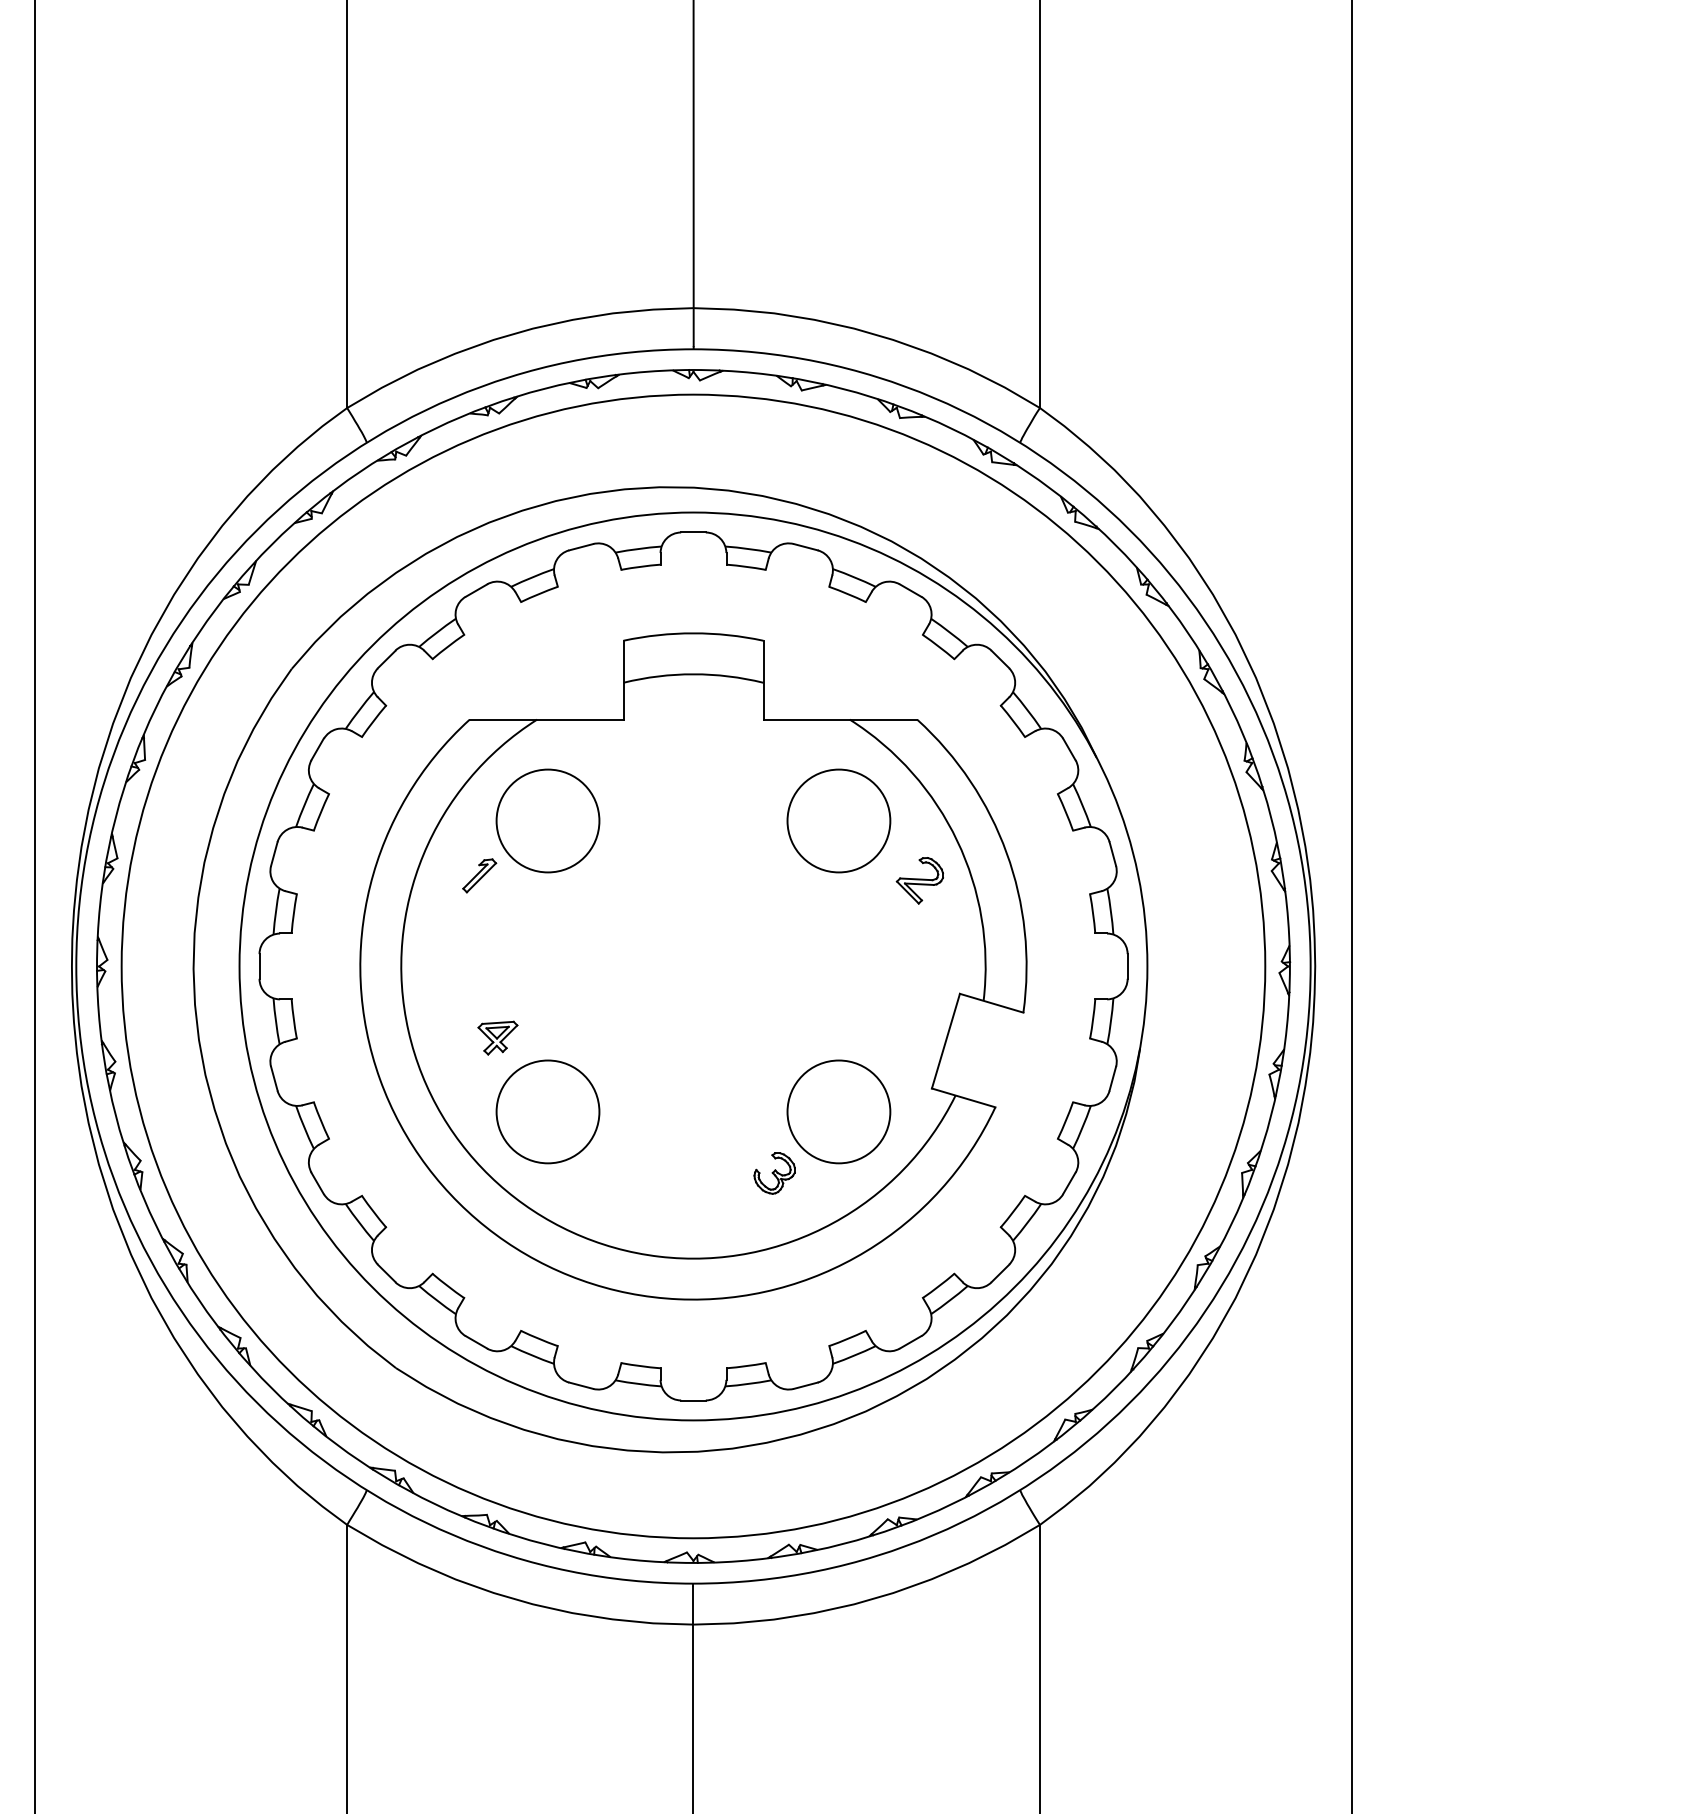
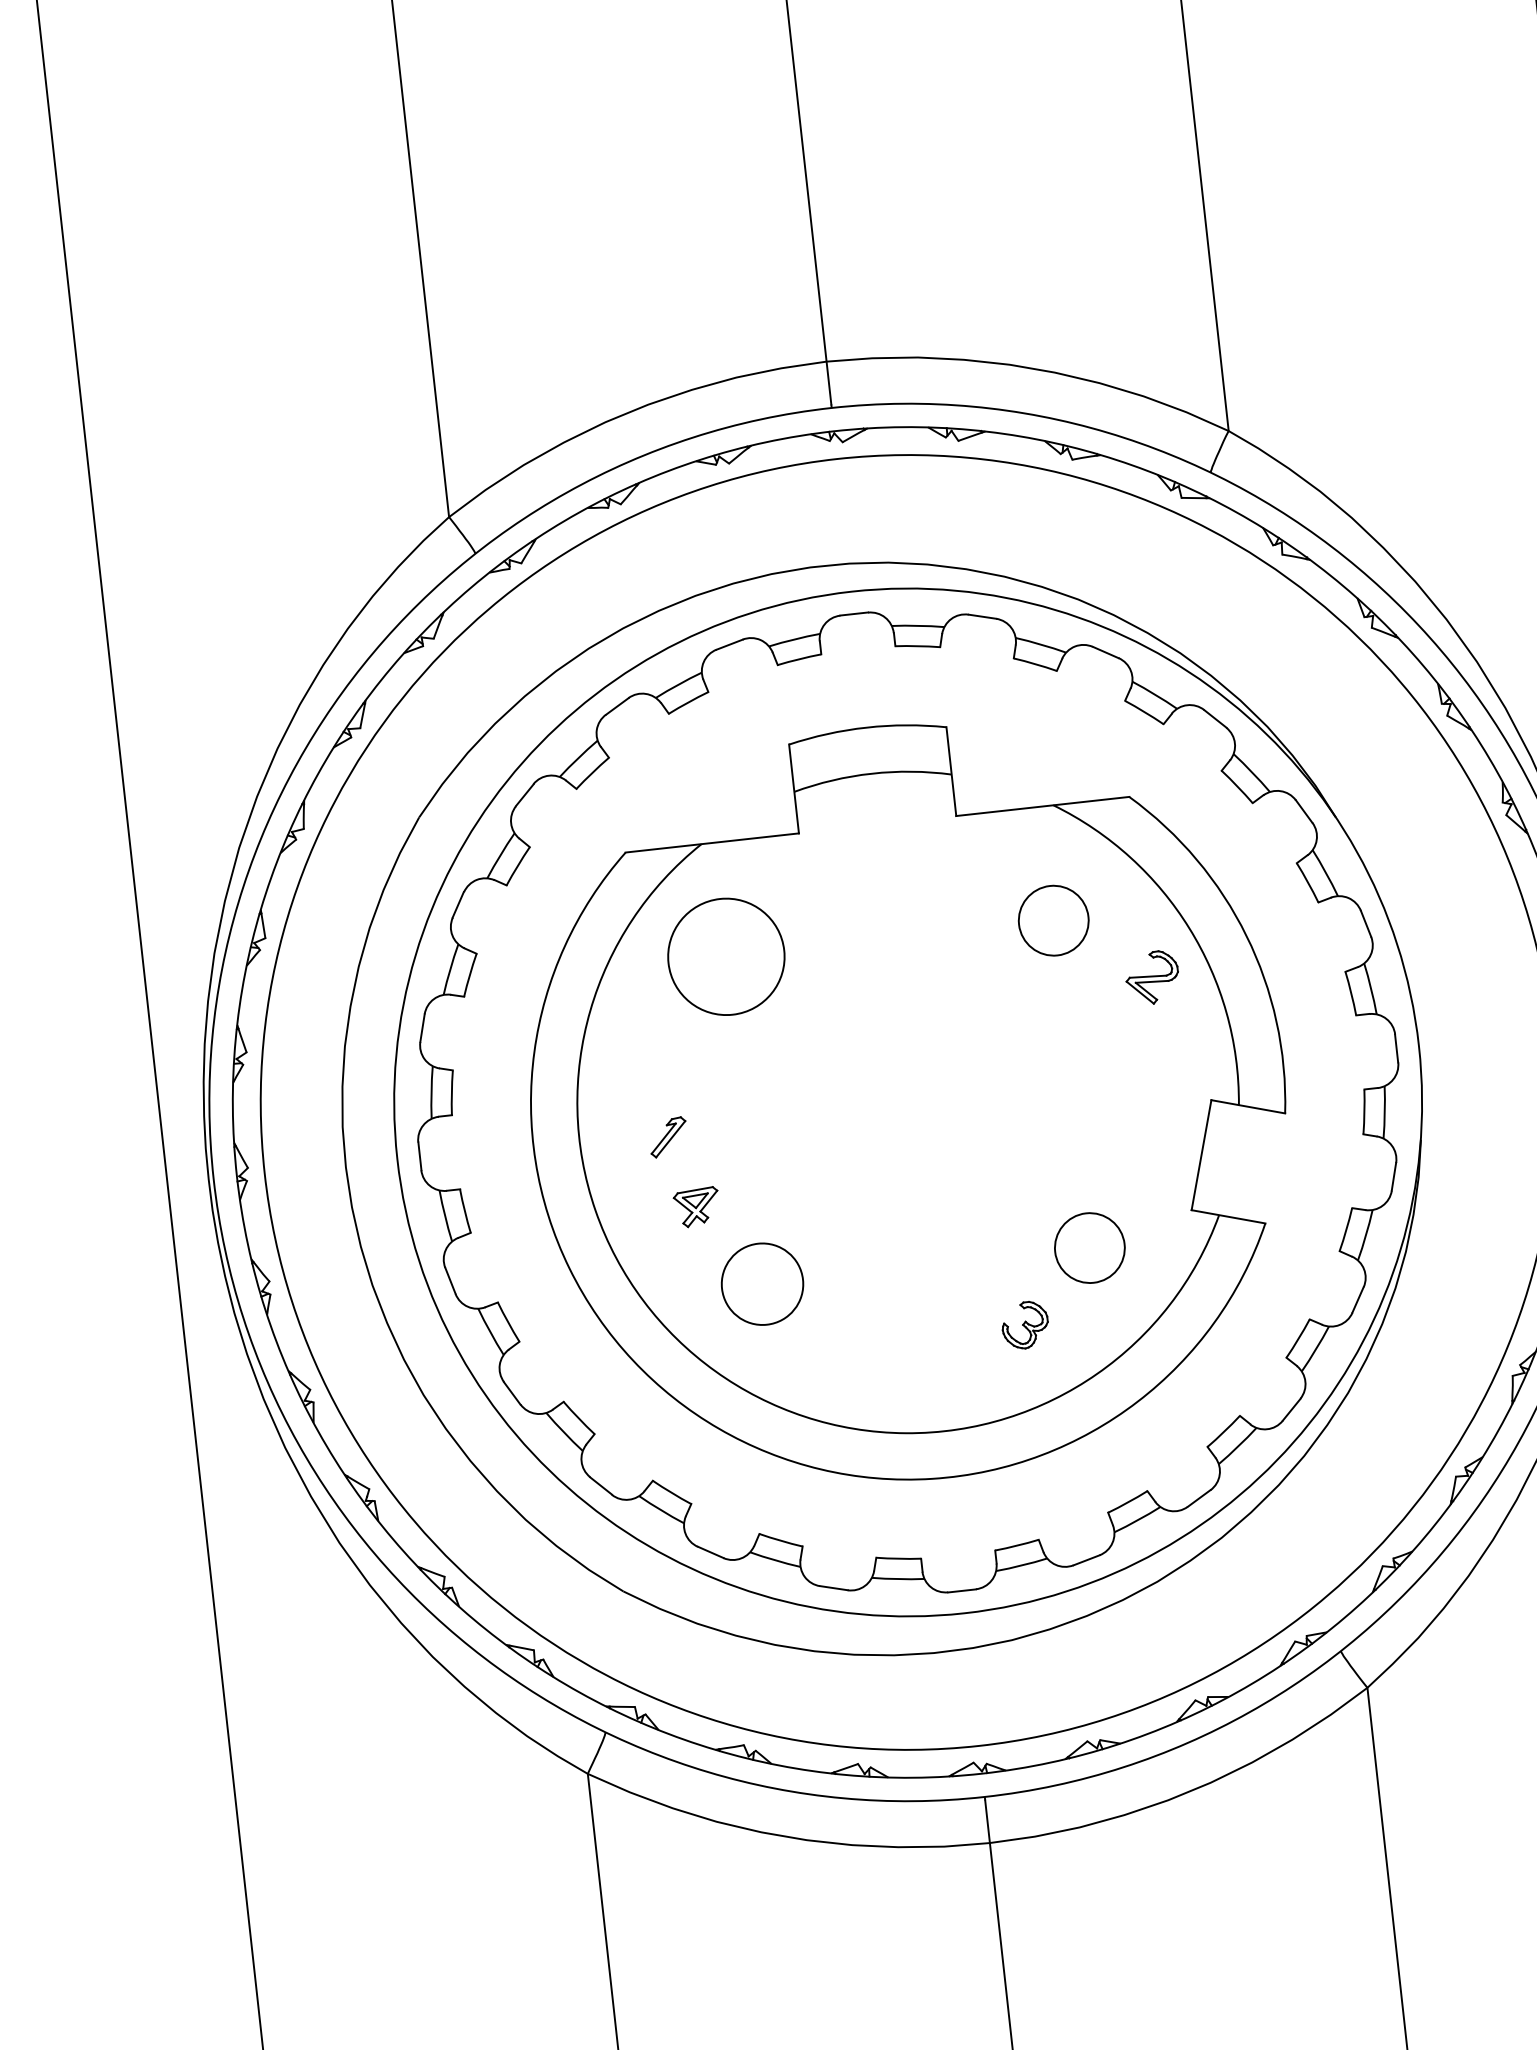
circle: (838, 820) -> (1053, 920), size x0.6
part: (479, 875) -> (668, 1136), moved
circle: (547, 1111) -> (761, 1283), size x0.7
circle: (838, 1111) -> (1089, 1247), size x0.6

